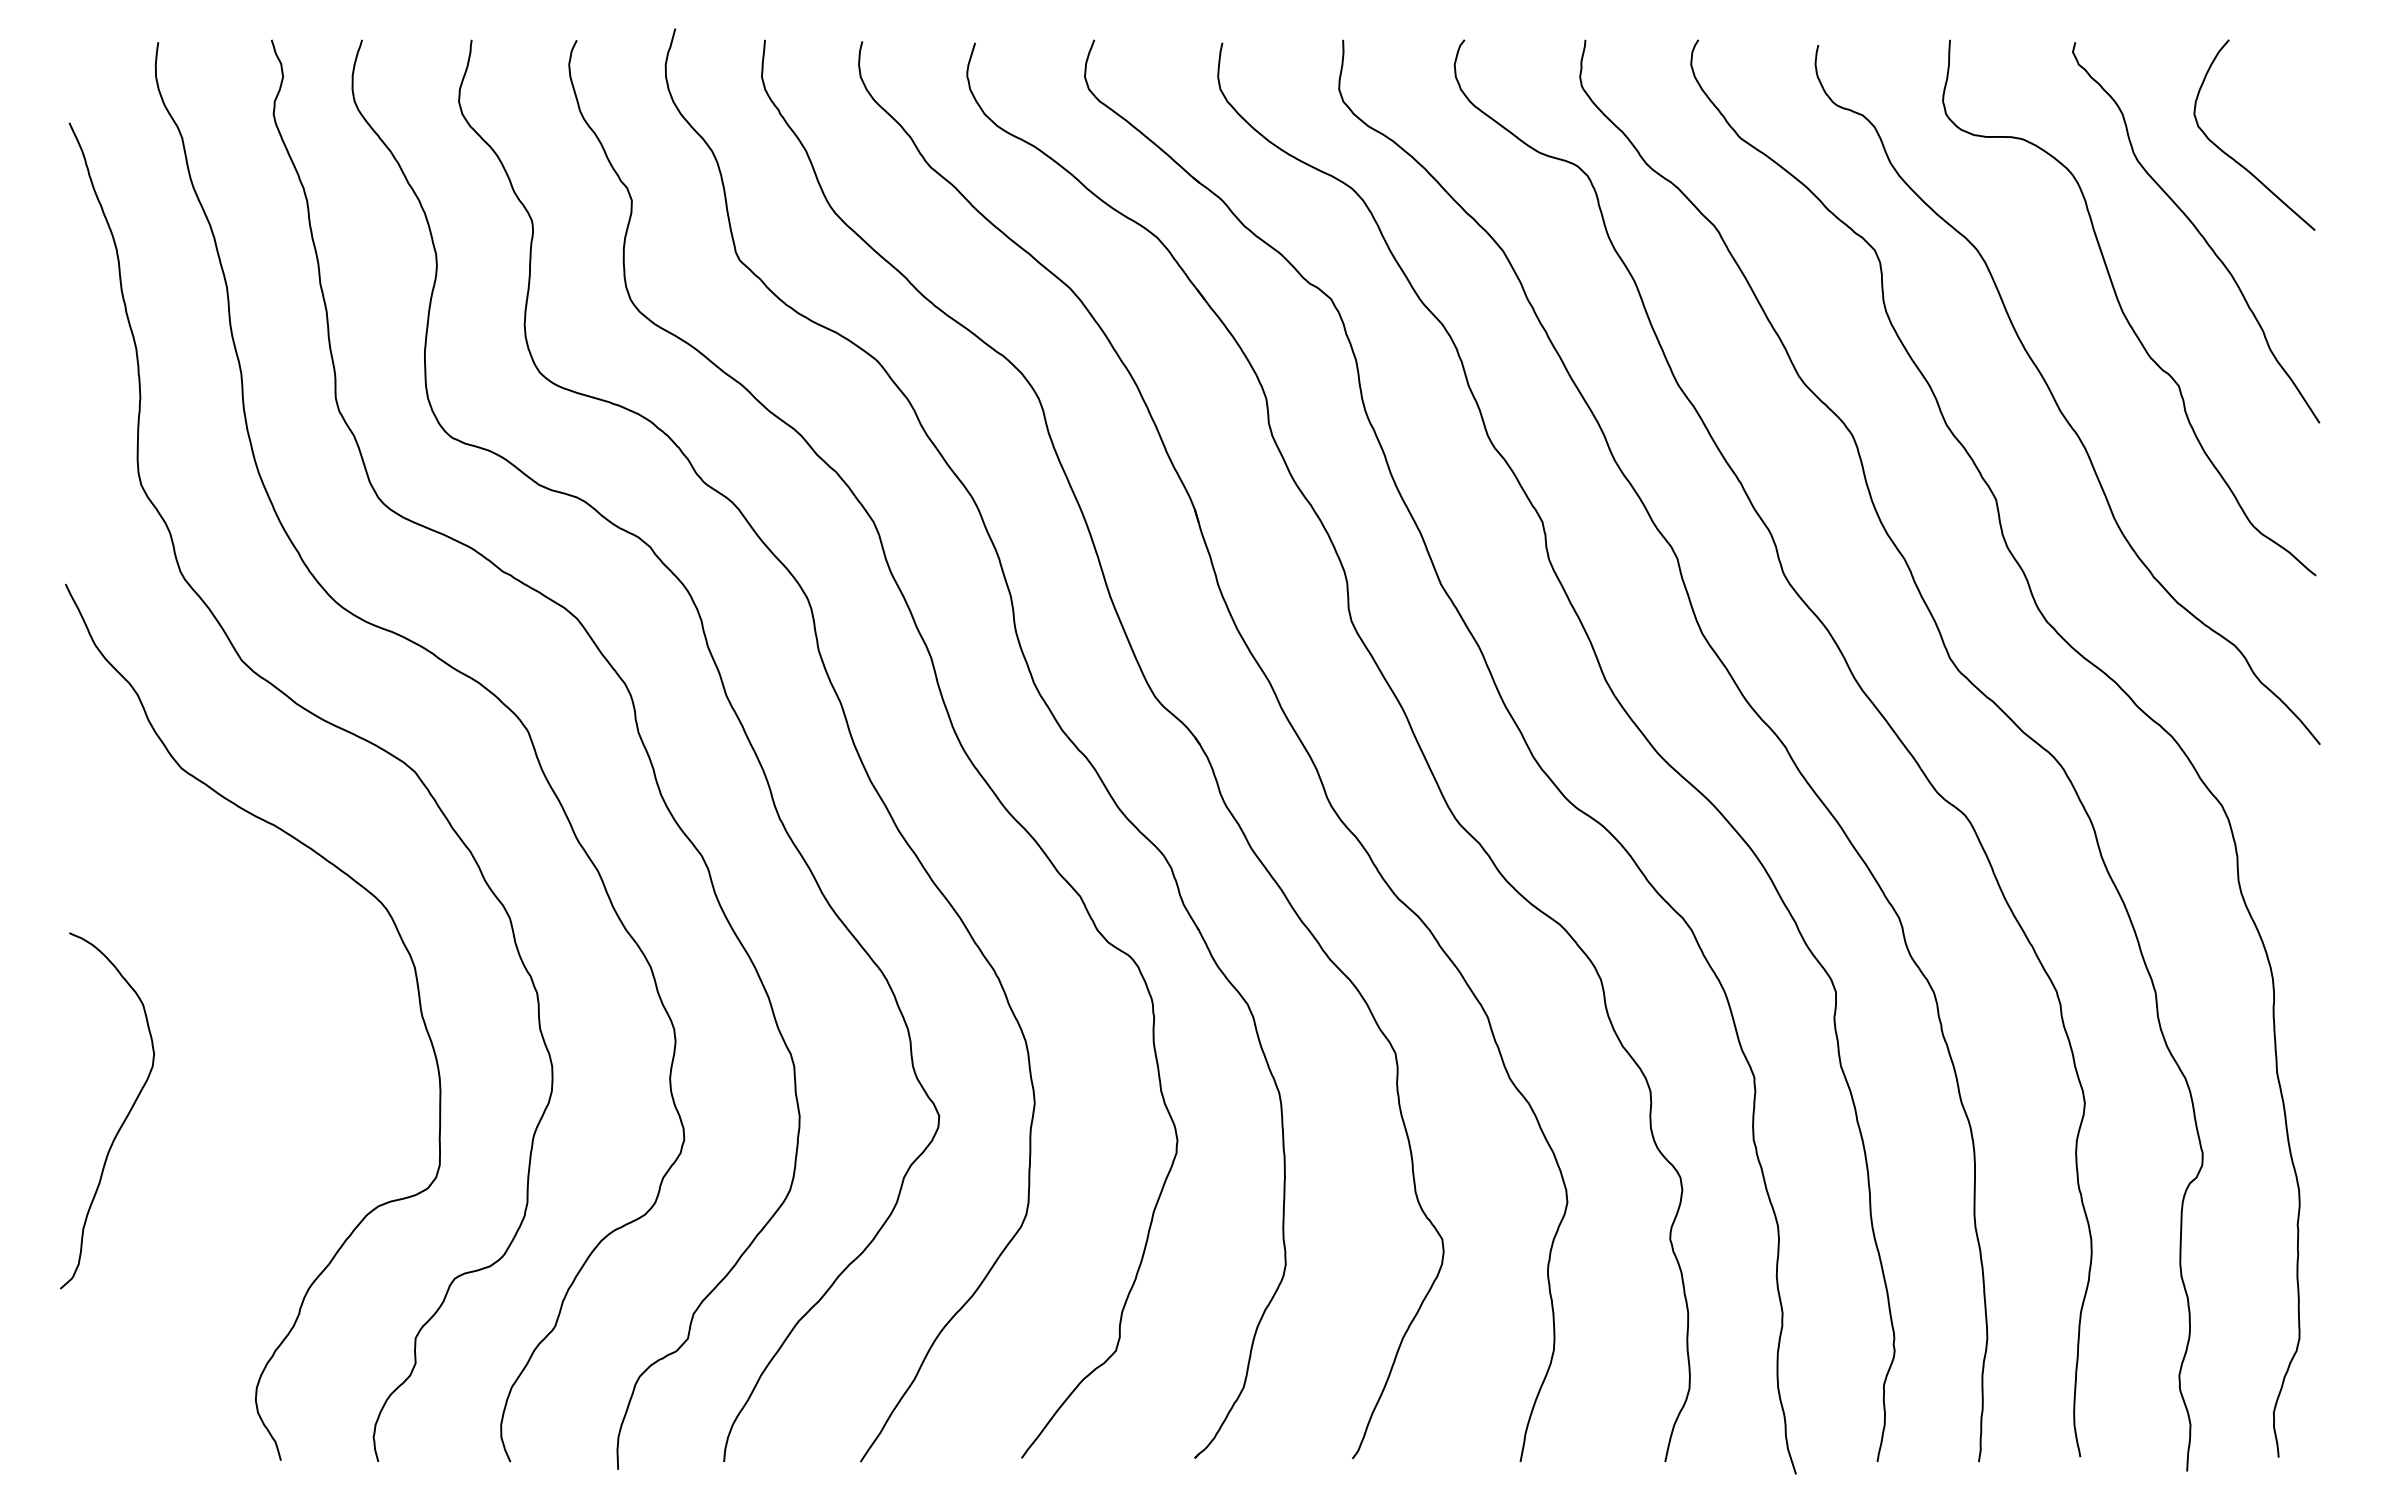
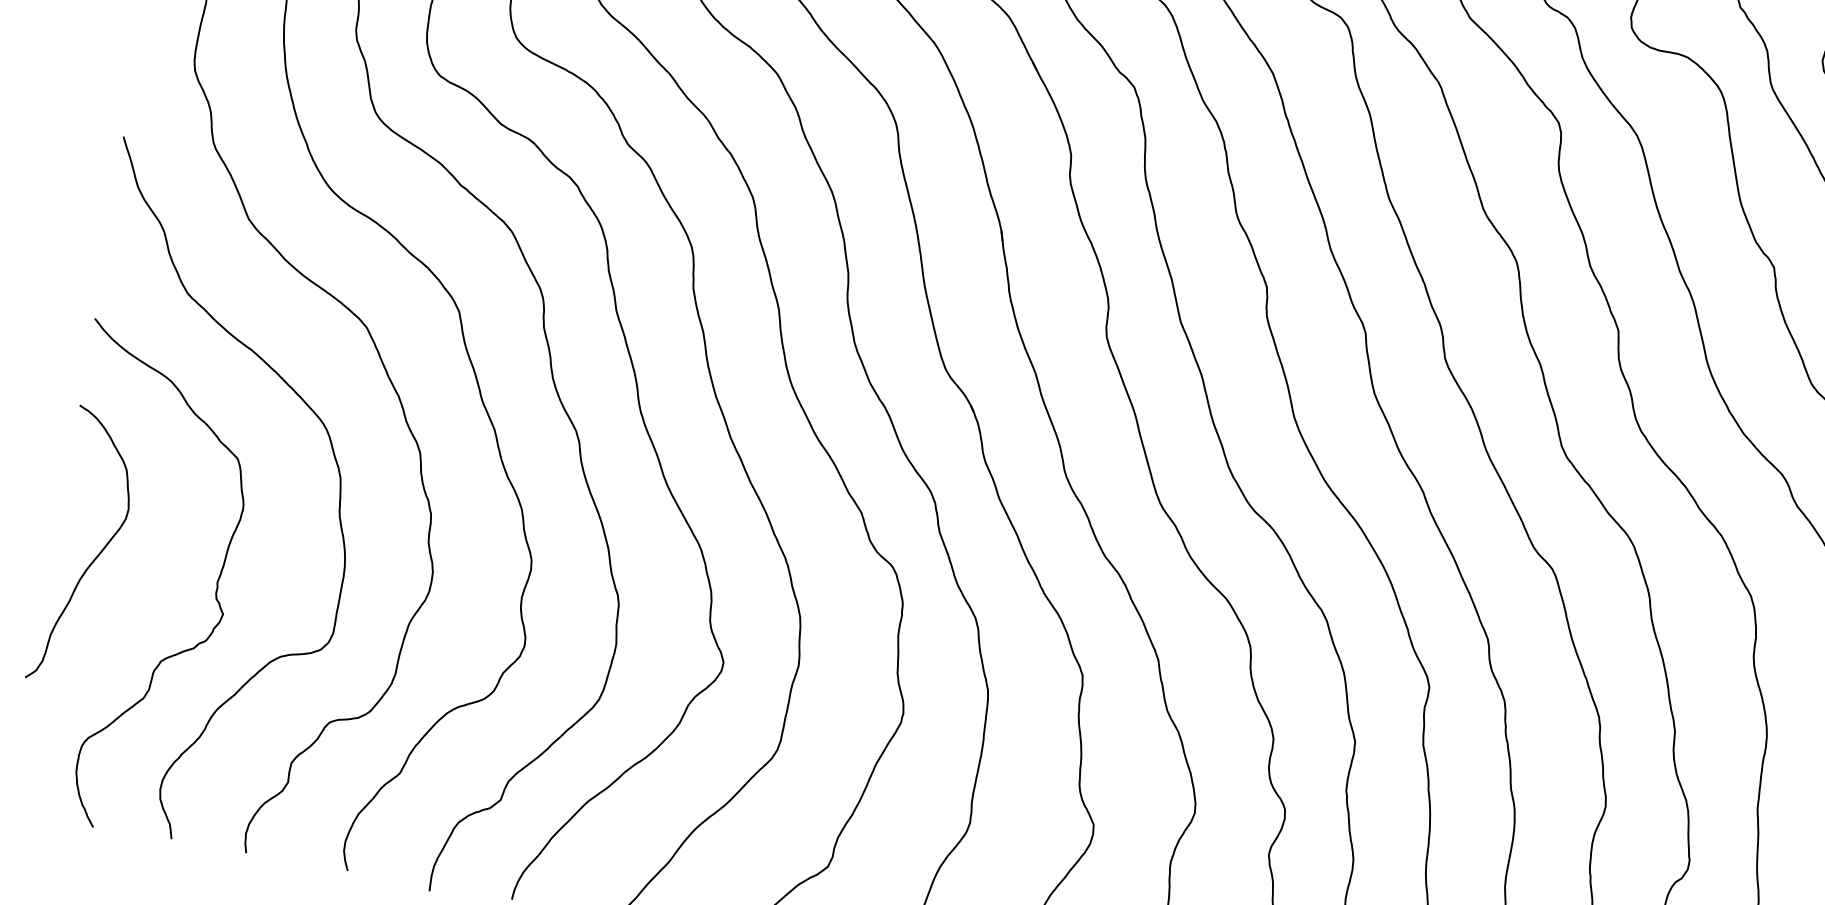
curve: (281, 1128) -> (216, 583), added

